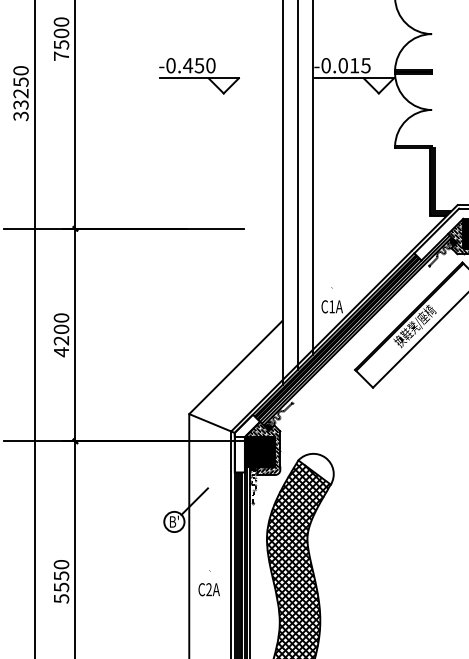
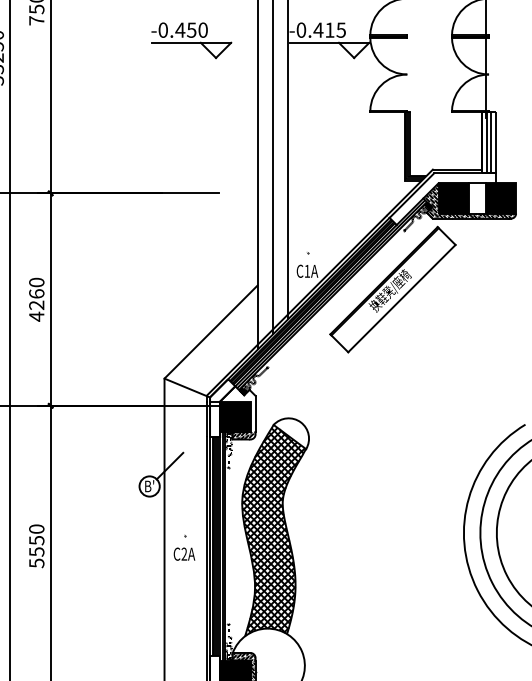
text: (343, 64) -> (318, 29), -0.015 -> -0.415
part: (199, 75) -> (191, 40), moved
text: (61, 328) -> (36, 293), 4200 -> 4260
hatch: (263, 444) -> (238, 409), removed

